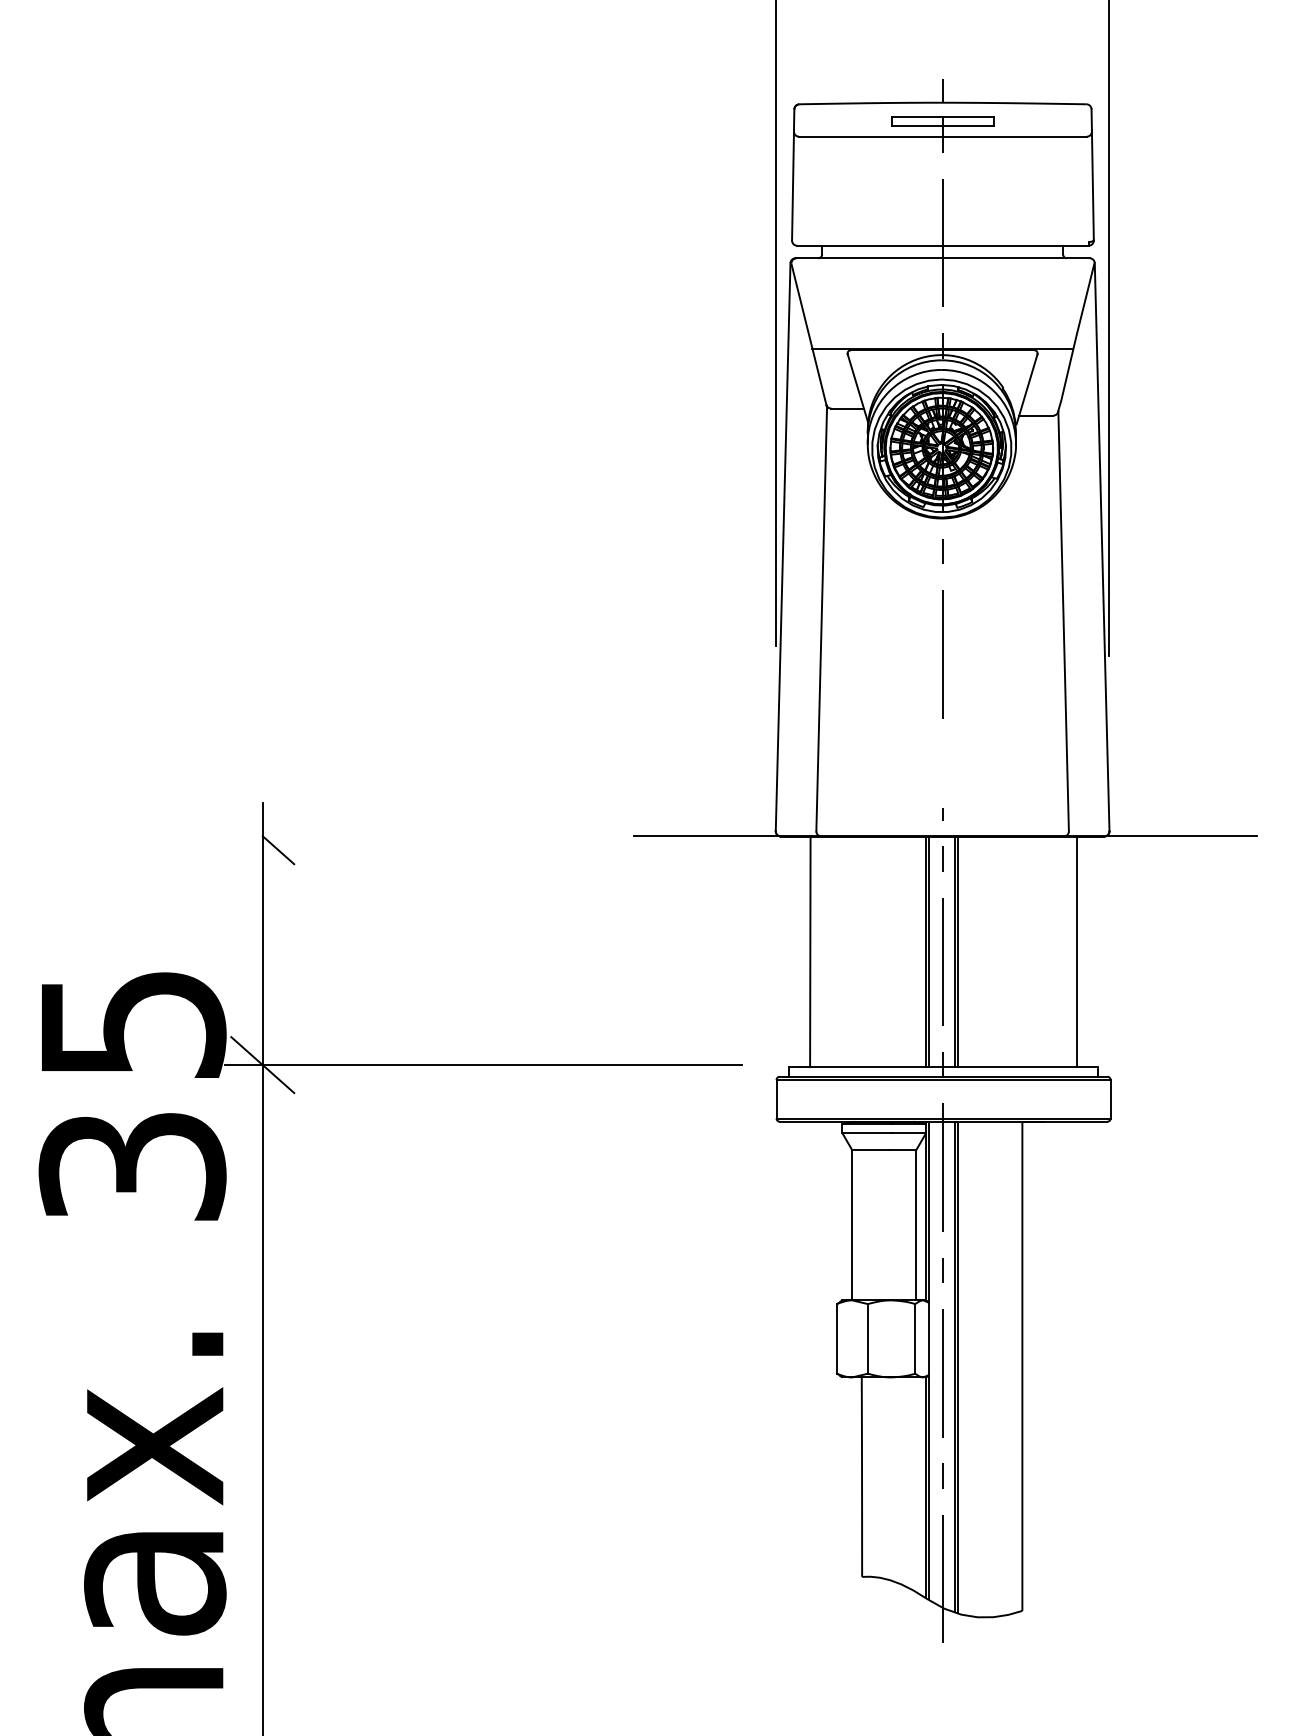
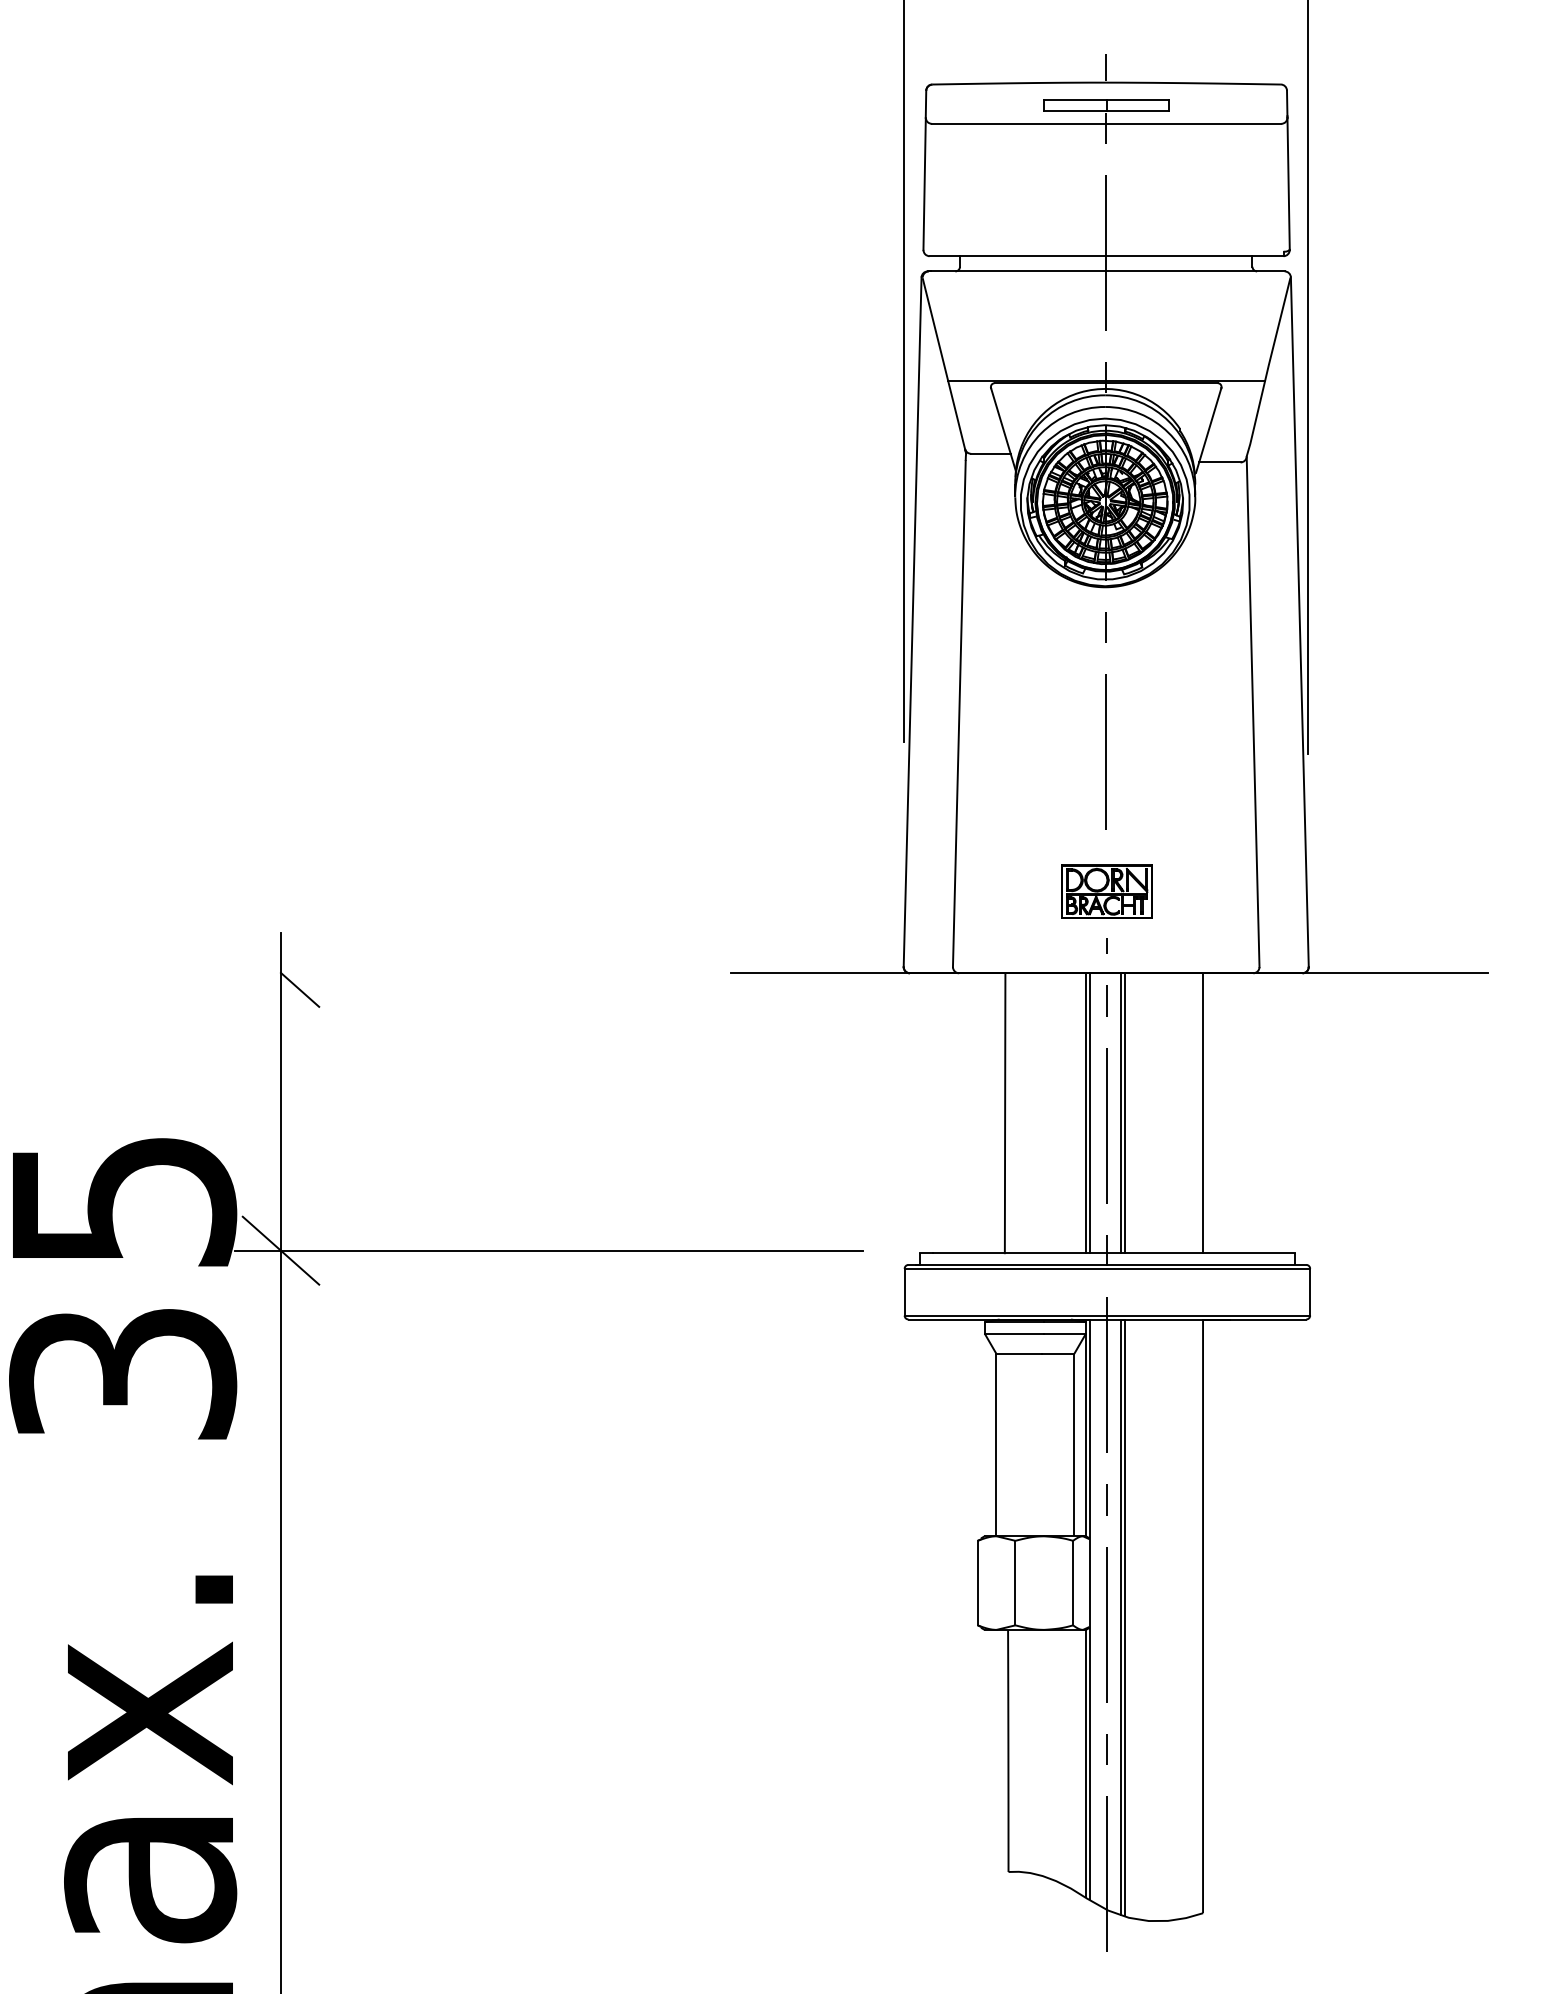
part: (943, 768) -> (1107, 890), added
line: (810, 951) -> (1005, 1112), moved
line: (1077, 951) -> (1203, 1112), moved

